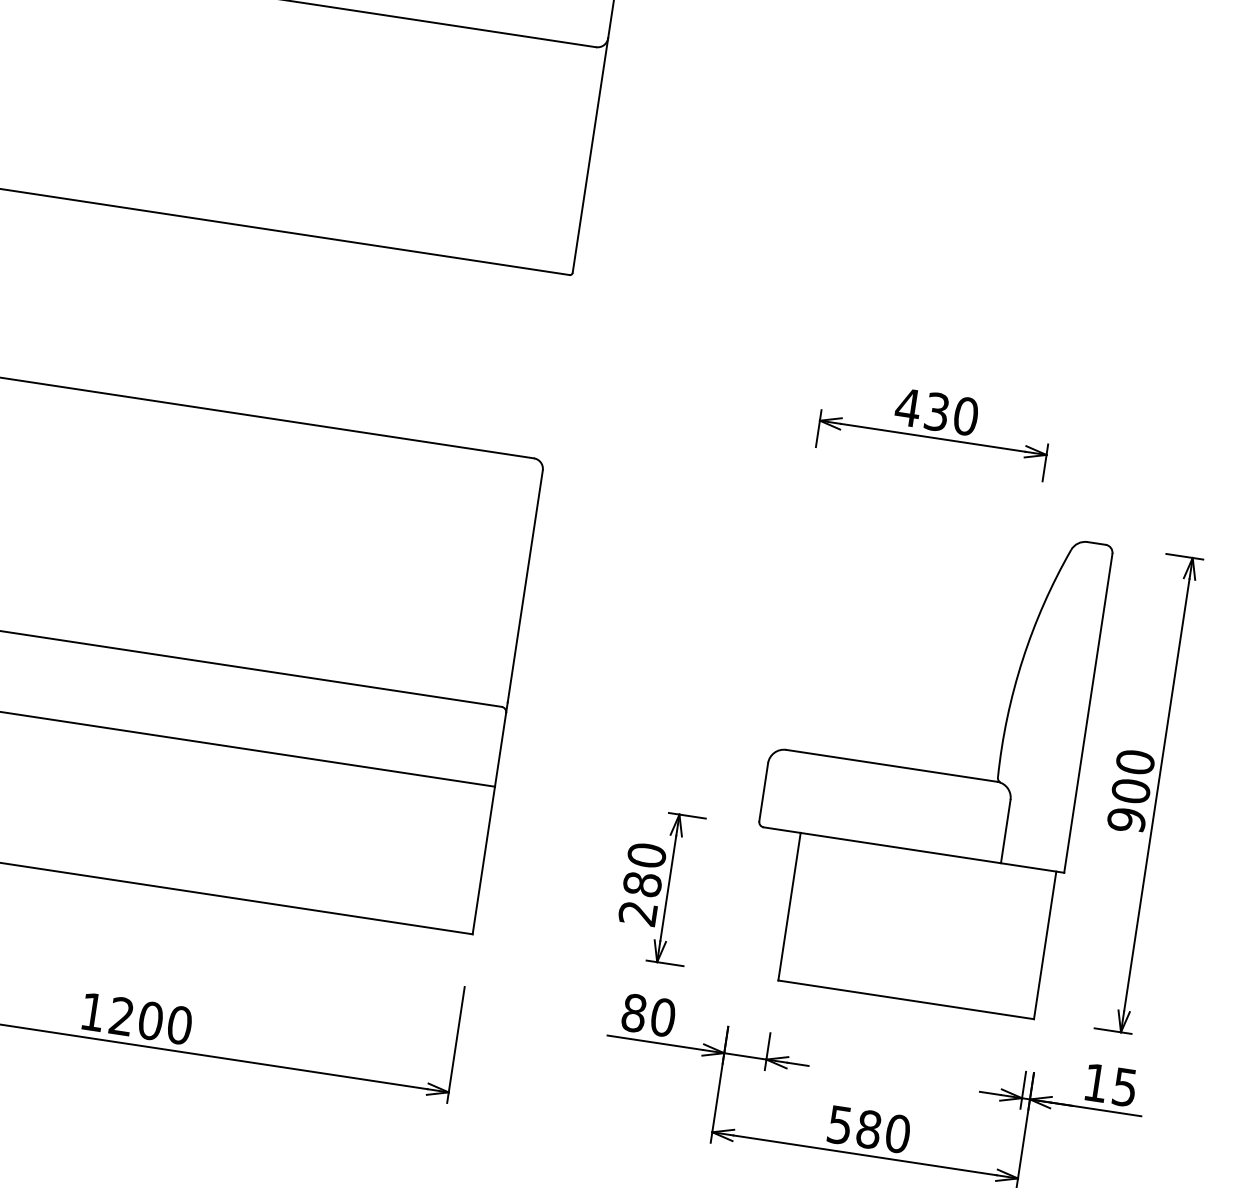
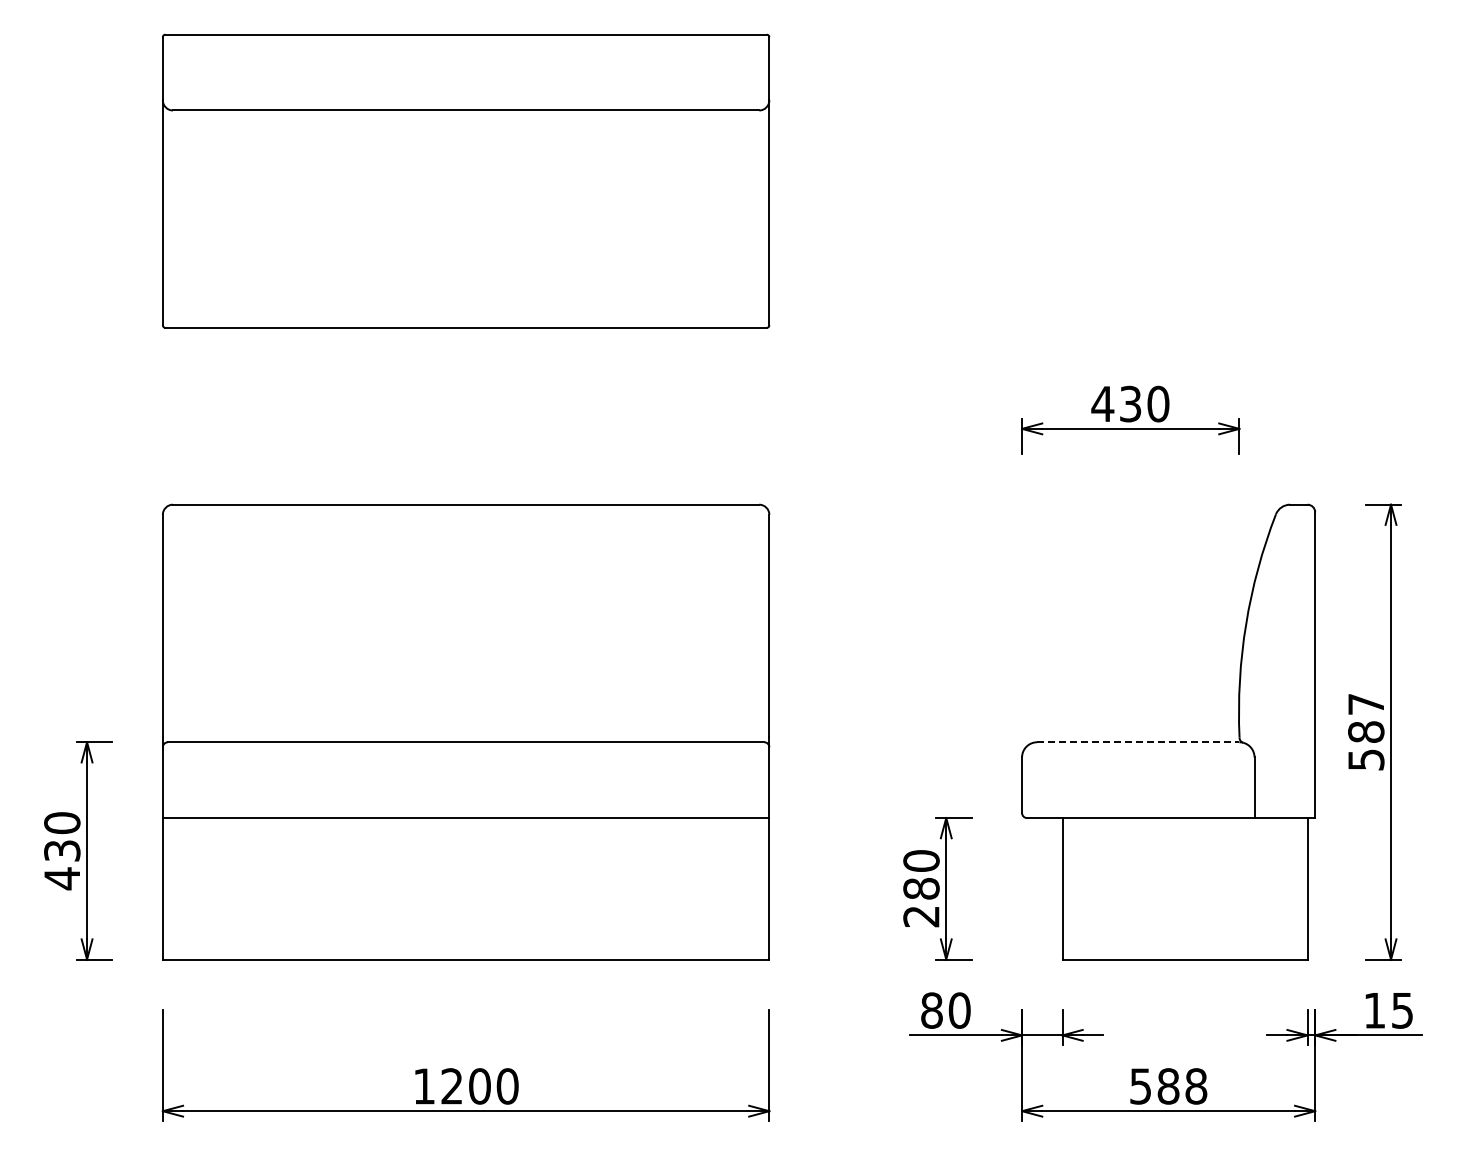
line: (891, 766) -> (1138, 742), solid -> dashed
text: (1131, 790) -> (1366, 731), 900 -> 587
text: (898, 1134) -> (1196, 1086), 580 -> 588

